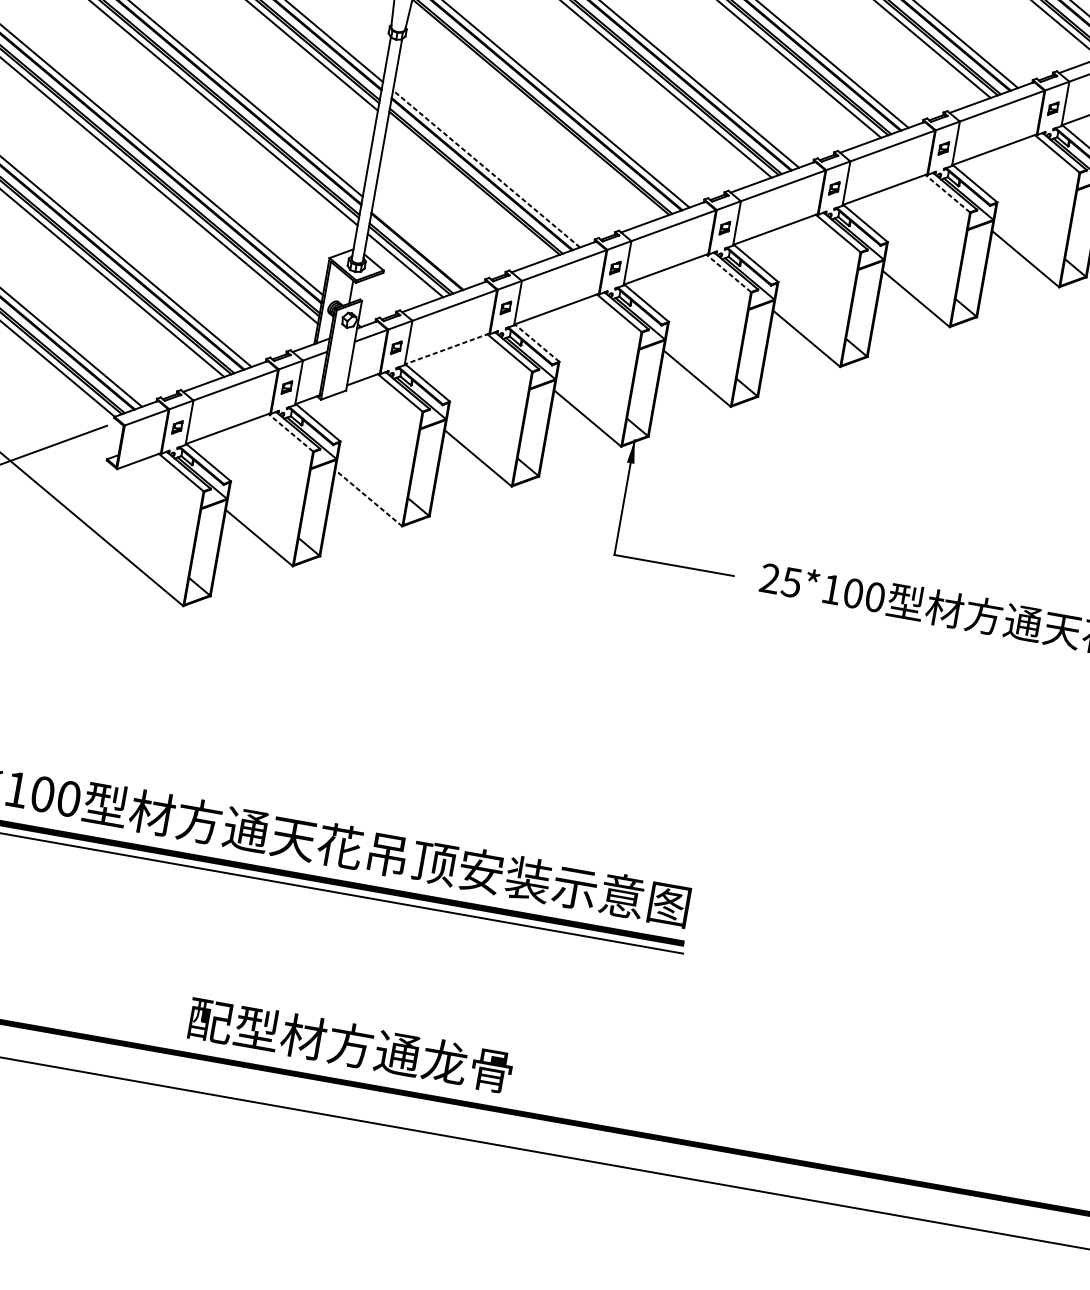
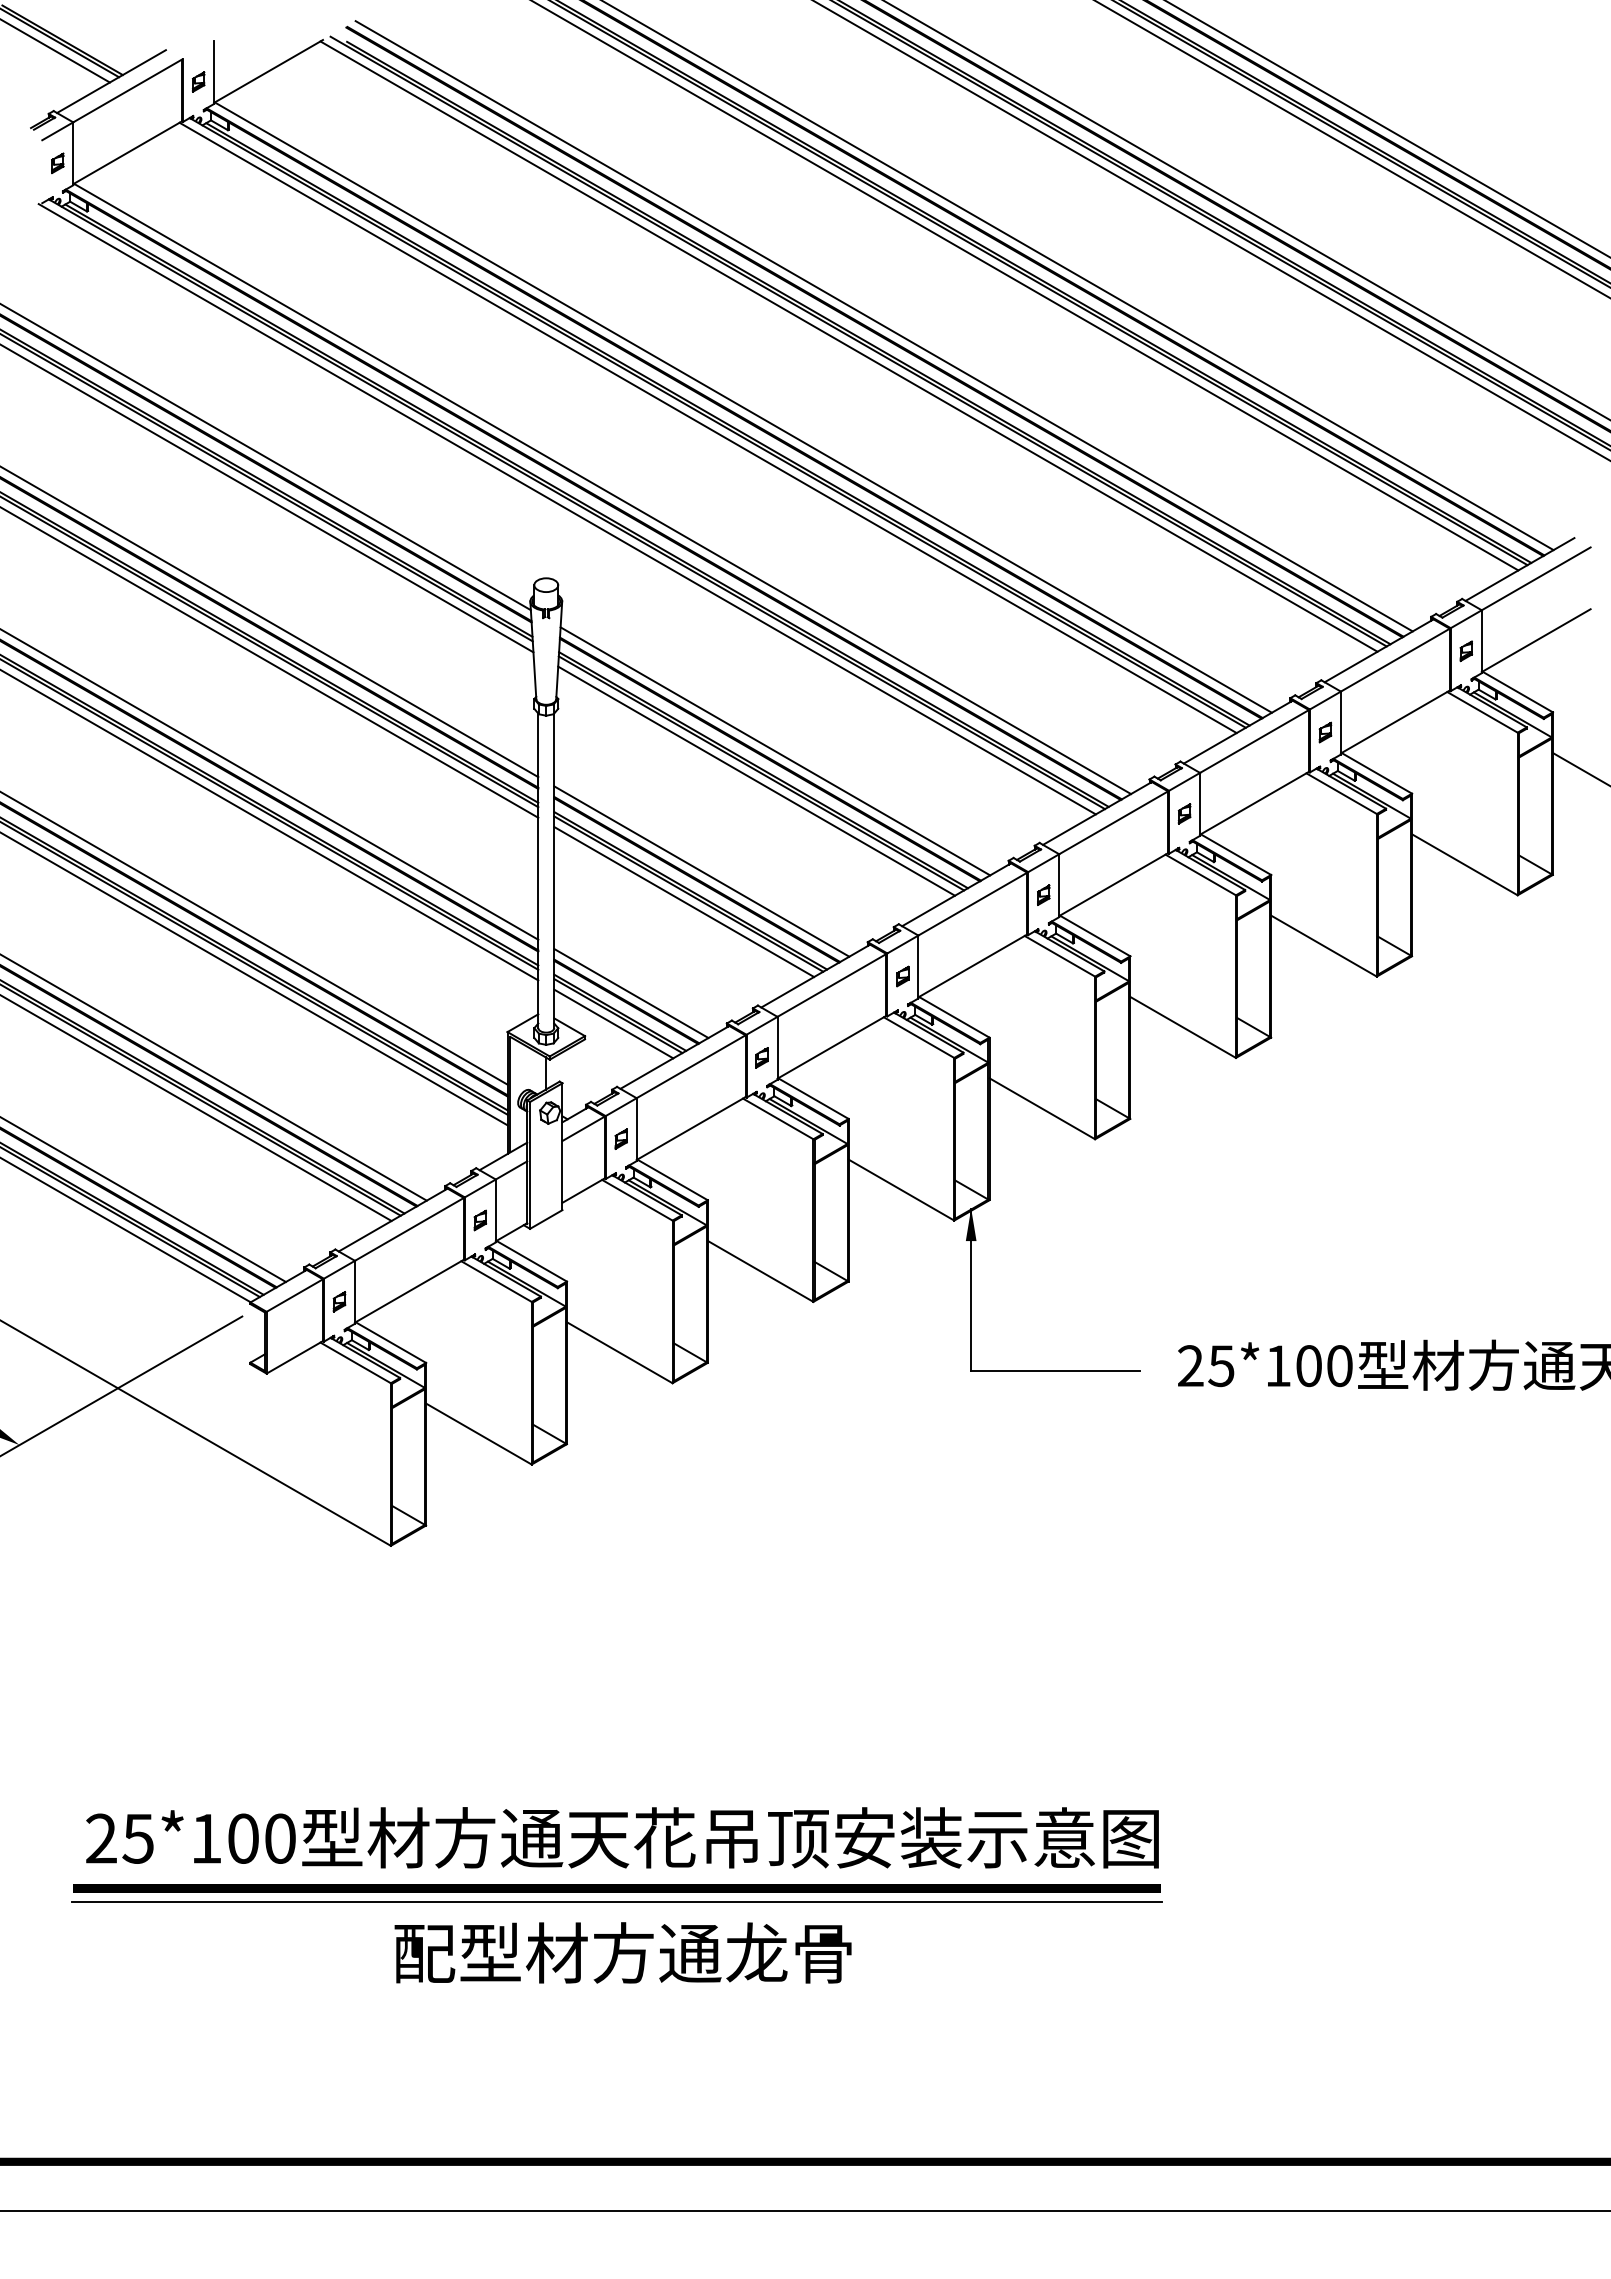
line: (536, 111) -> (756, 780), added
line: (486, 168) -> (701, 871), dashed -> solid
line: (470, 187) -> (684, 901), added
line: (947, 193) -> (1341, 793), dashed -> solid
line: (421, 246) -> (631, 993), added
line: (728, 273) -> (1059, 956), dashed -> solid
line: (537, 343) -> (813, 1098), dashed -> solid
line: (447, 349) -> (691, 1128), dashed -> solid
line: (290, 432) -> (496, 1281), dashed -> solid
line: (368, 498) -> (619, 1352), dashed -> solid
text: (350, 1044) -> (622, 1952), moved

